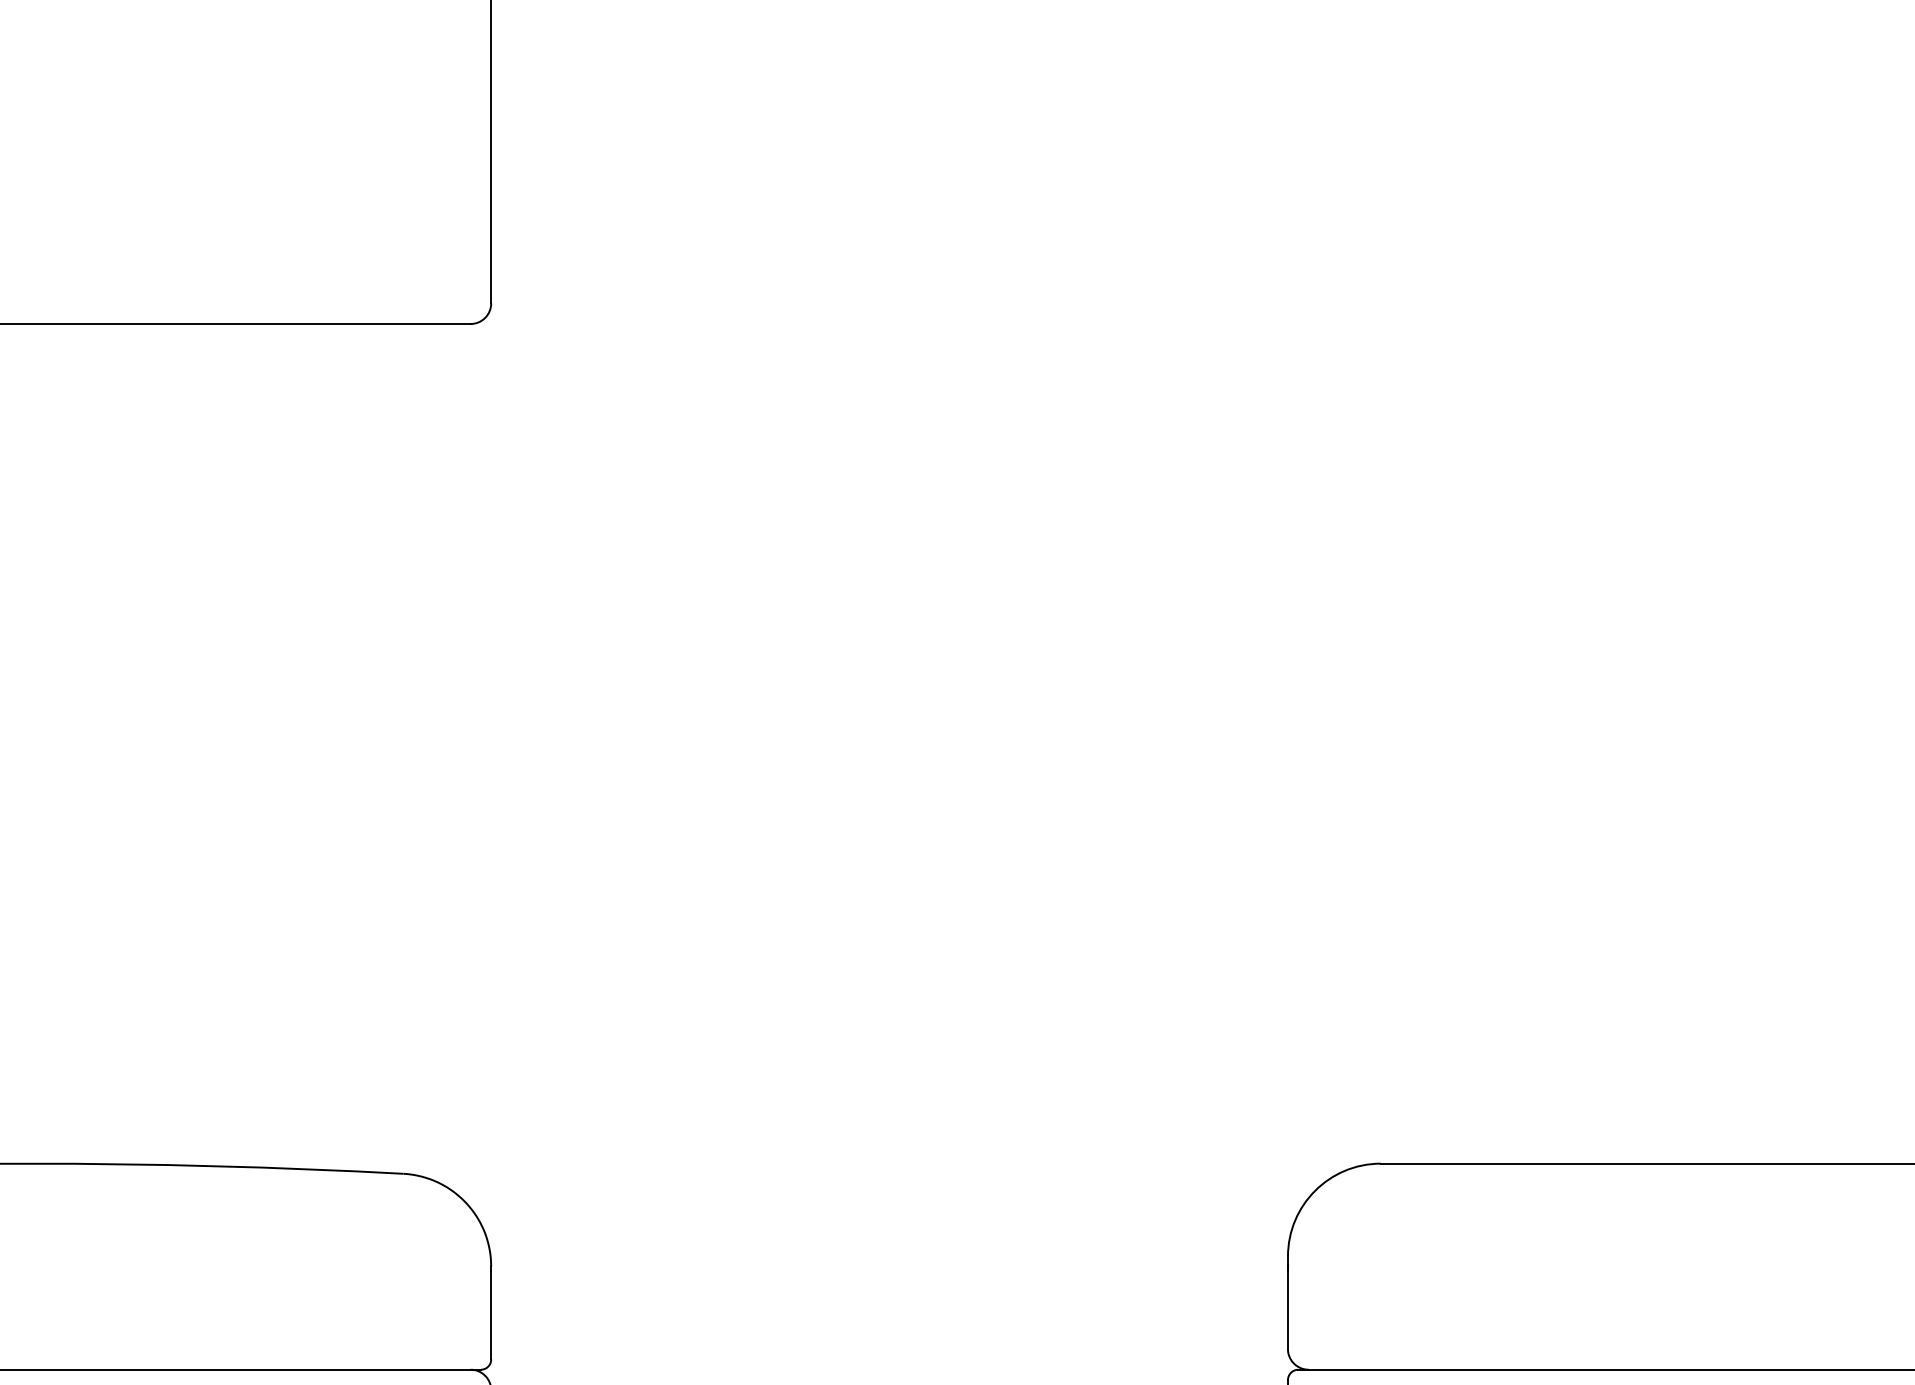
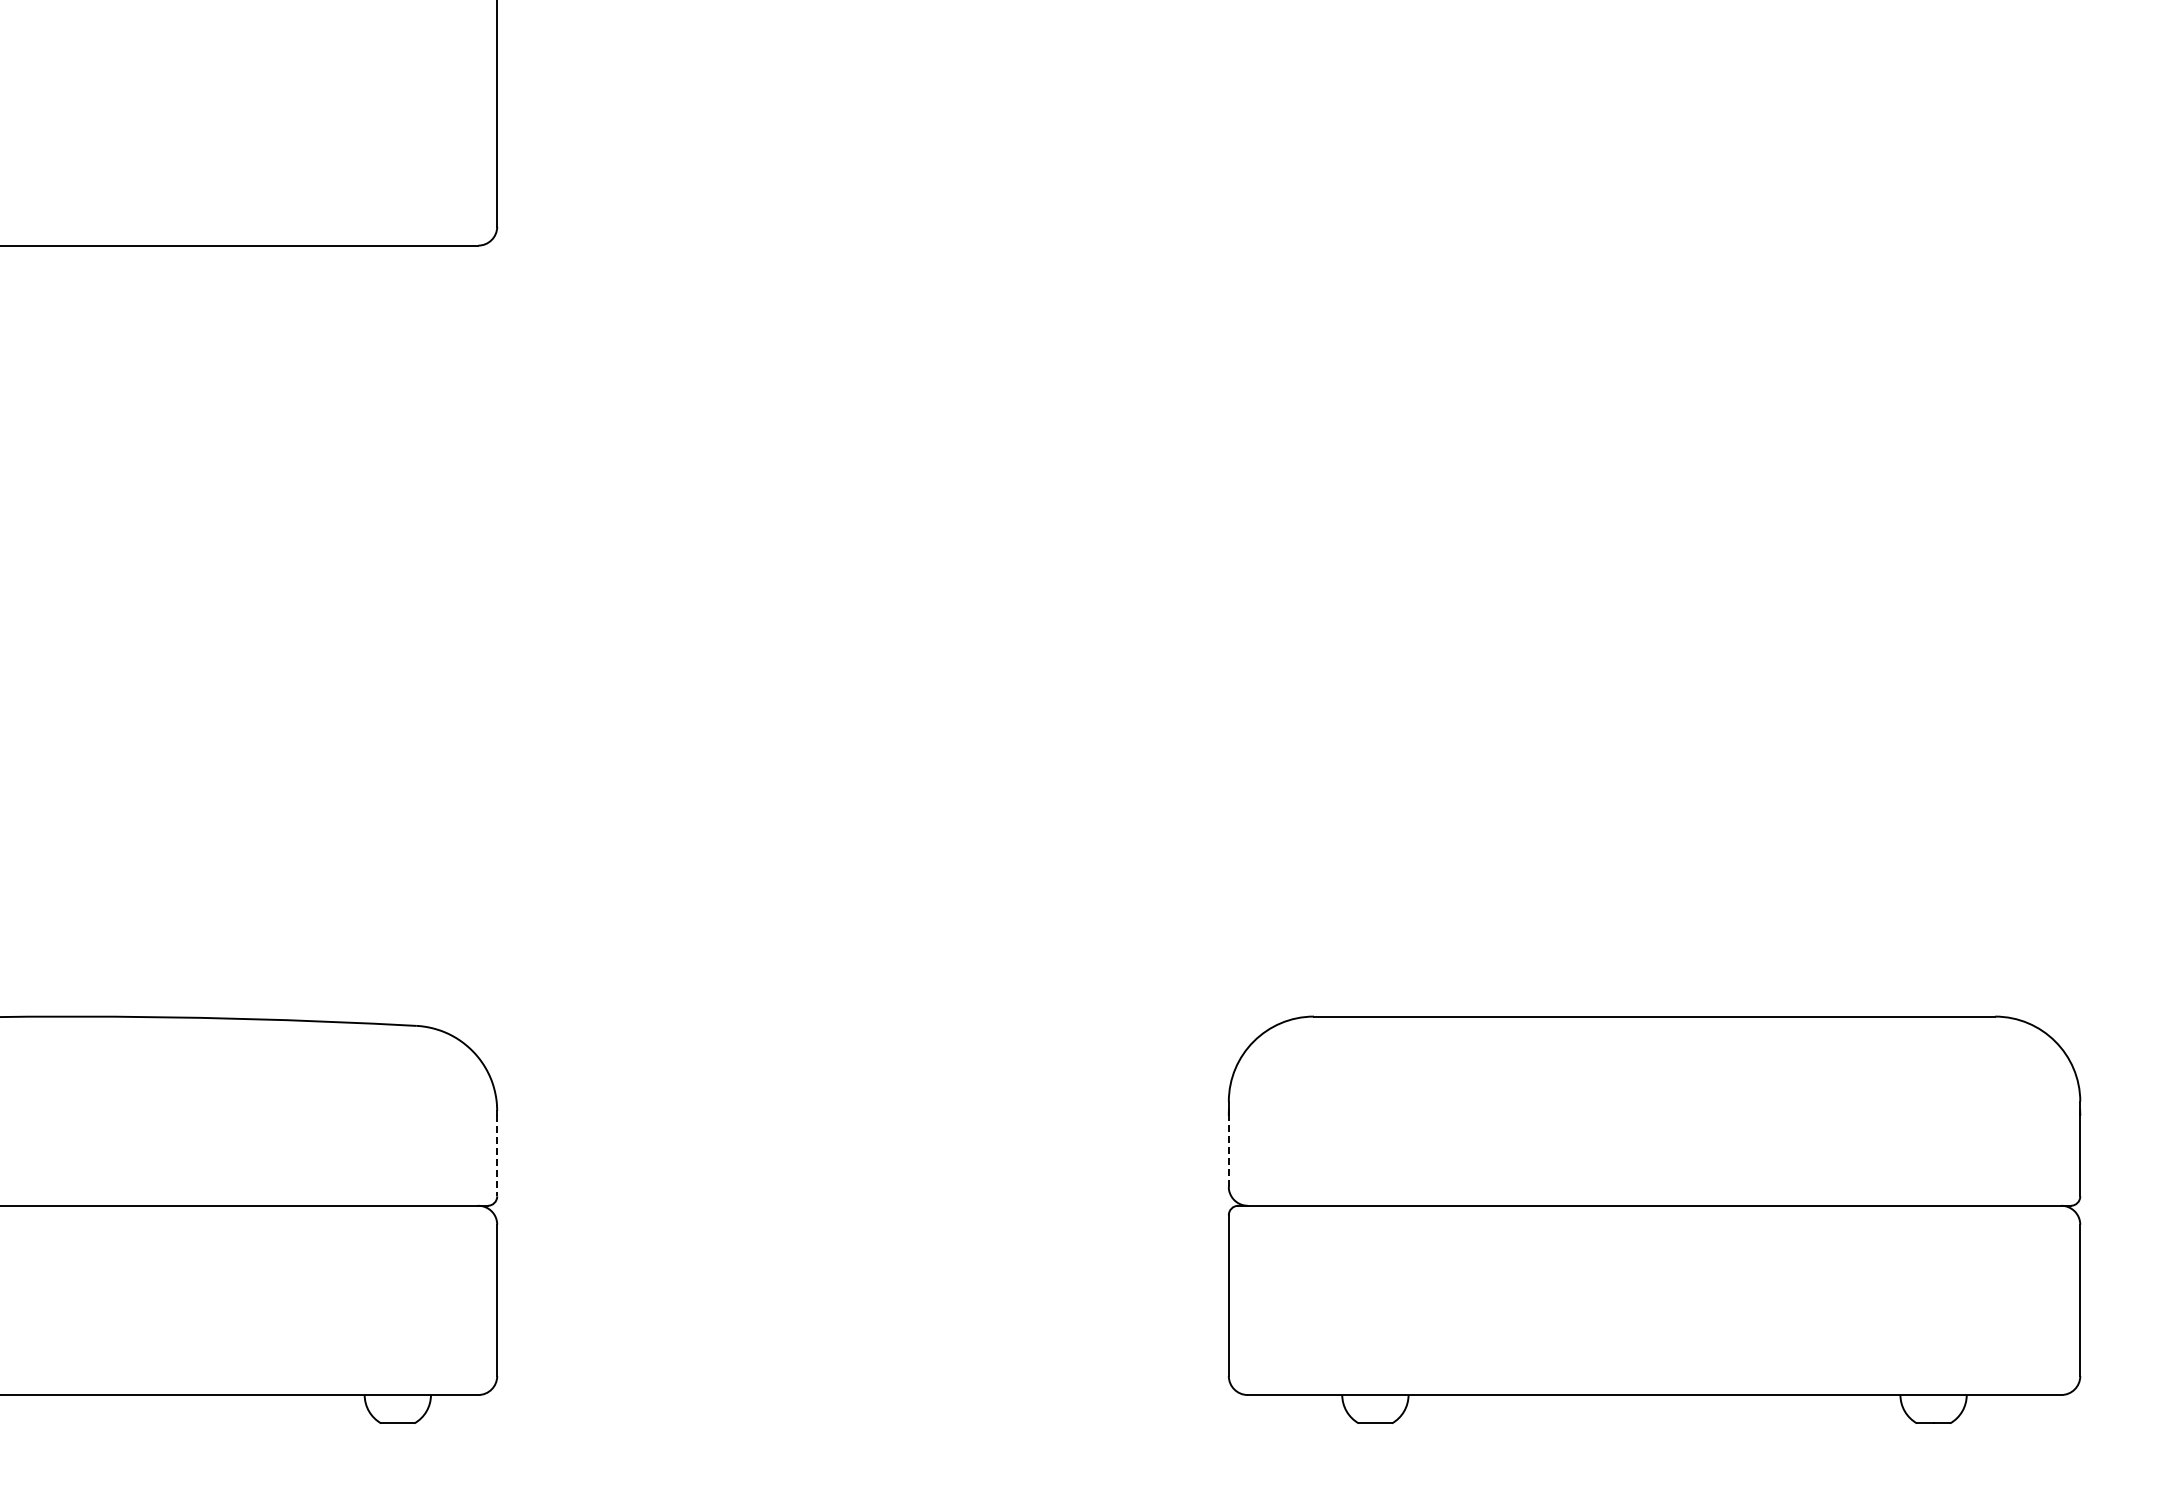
line: (1287, 1309) -> (1228, 1150), solid -> dashed
line: (491, 1314) -> (497, 1155), solid -> dashed

